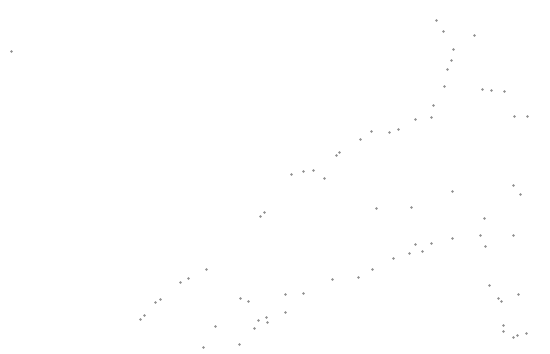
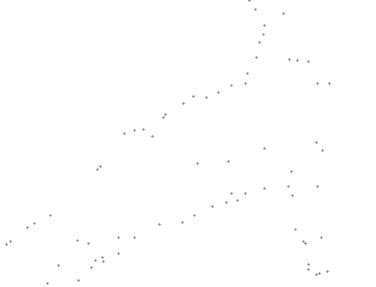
part: (393, 130) -> (212, 95), size x1.6
part: (244, 299) -> (83, 241), size x1.6

